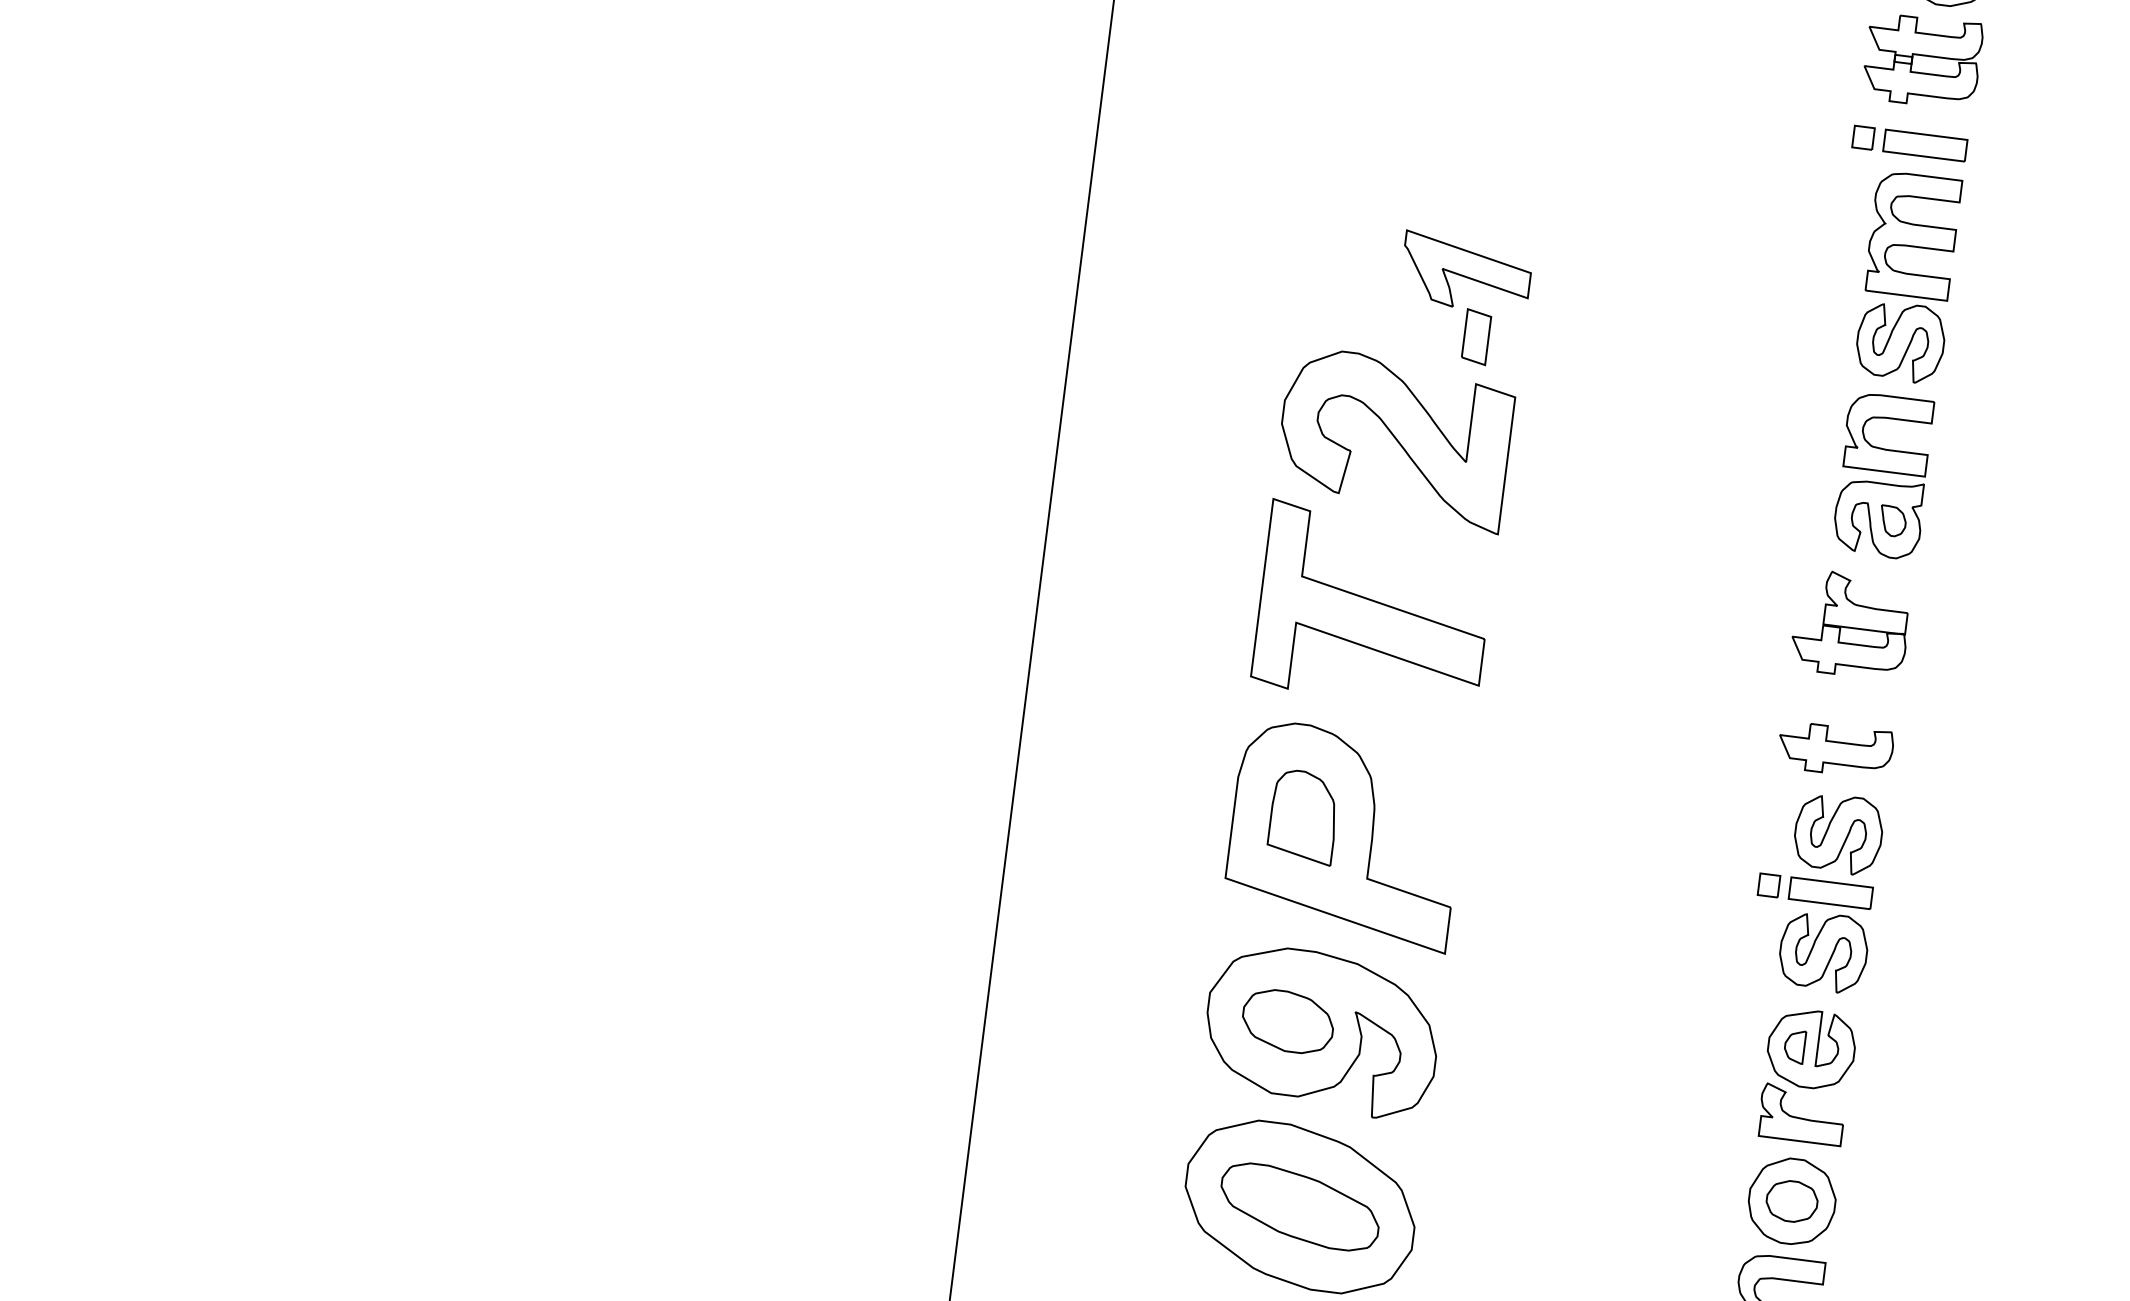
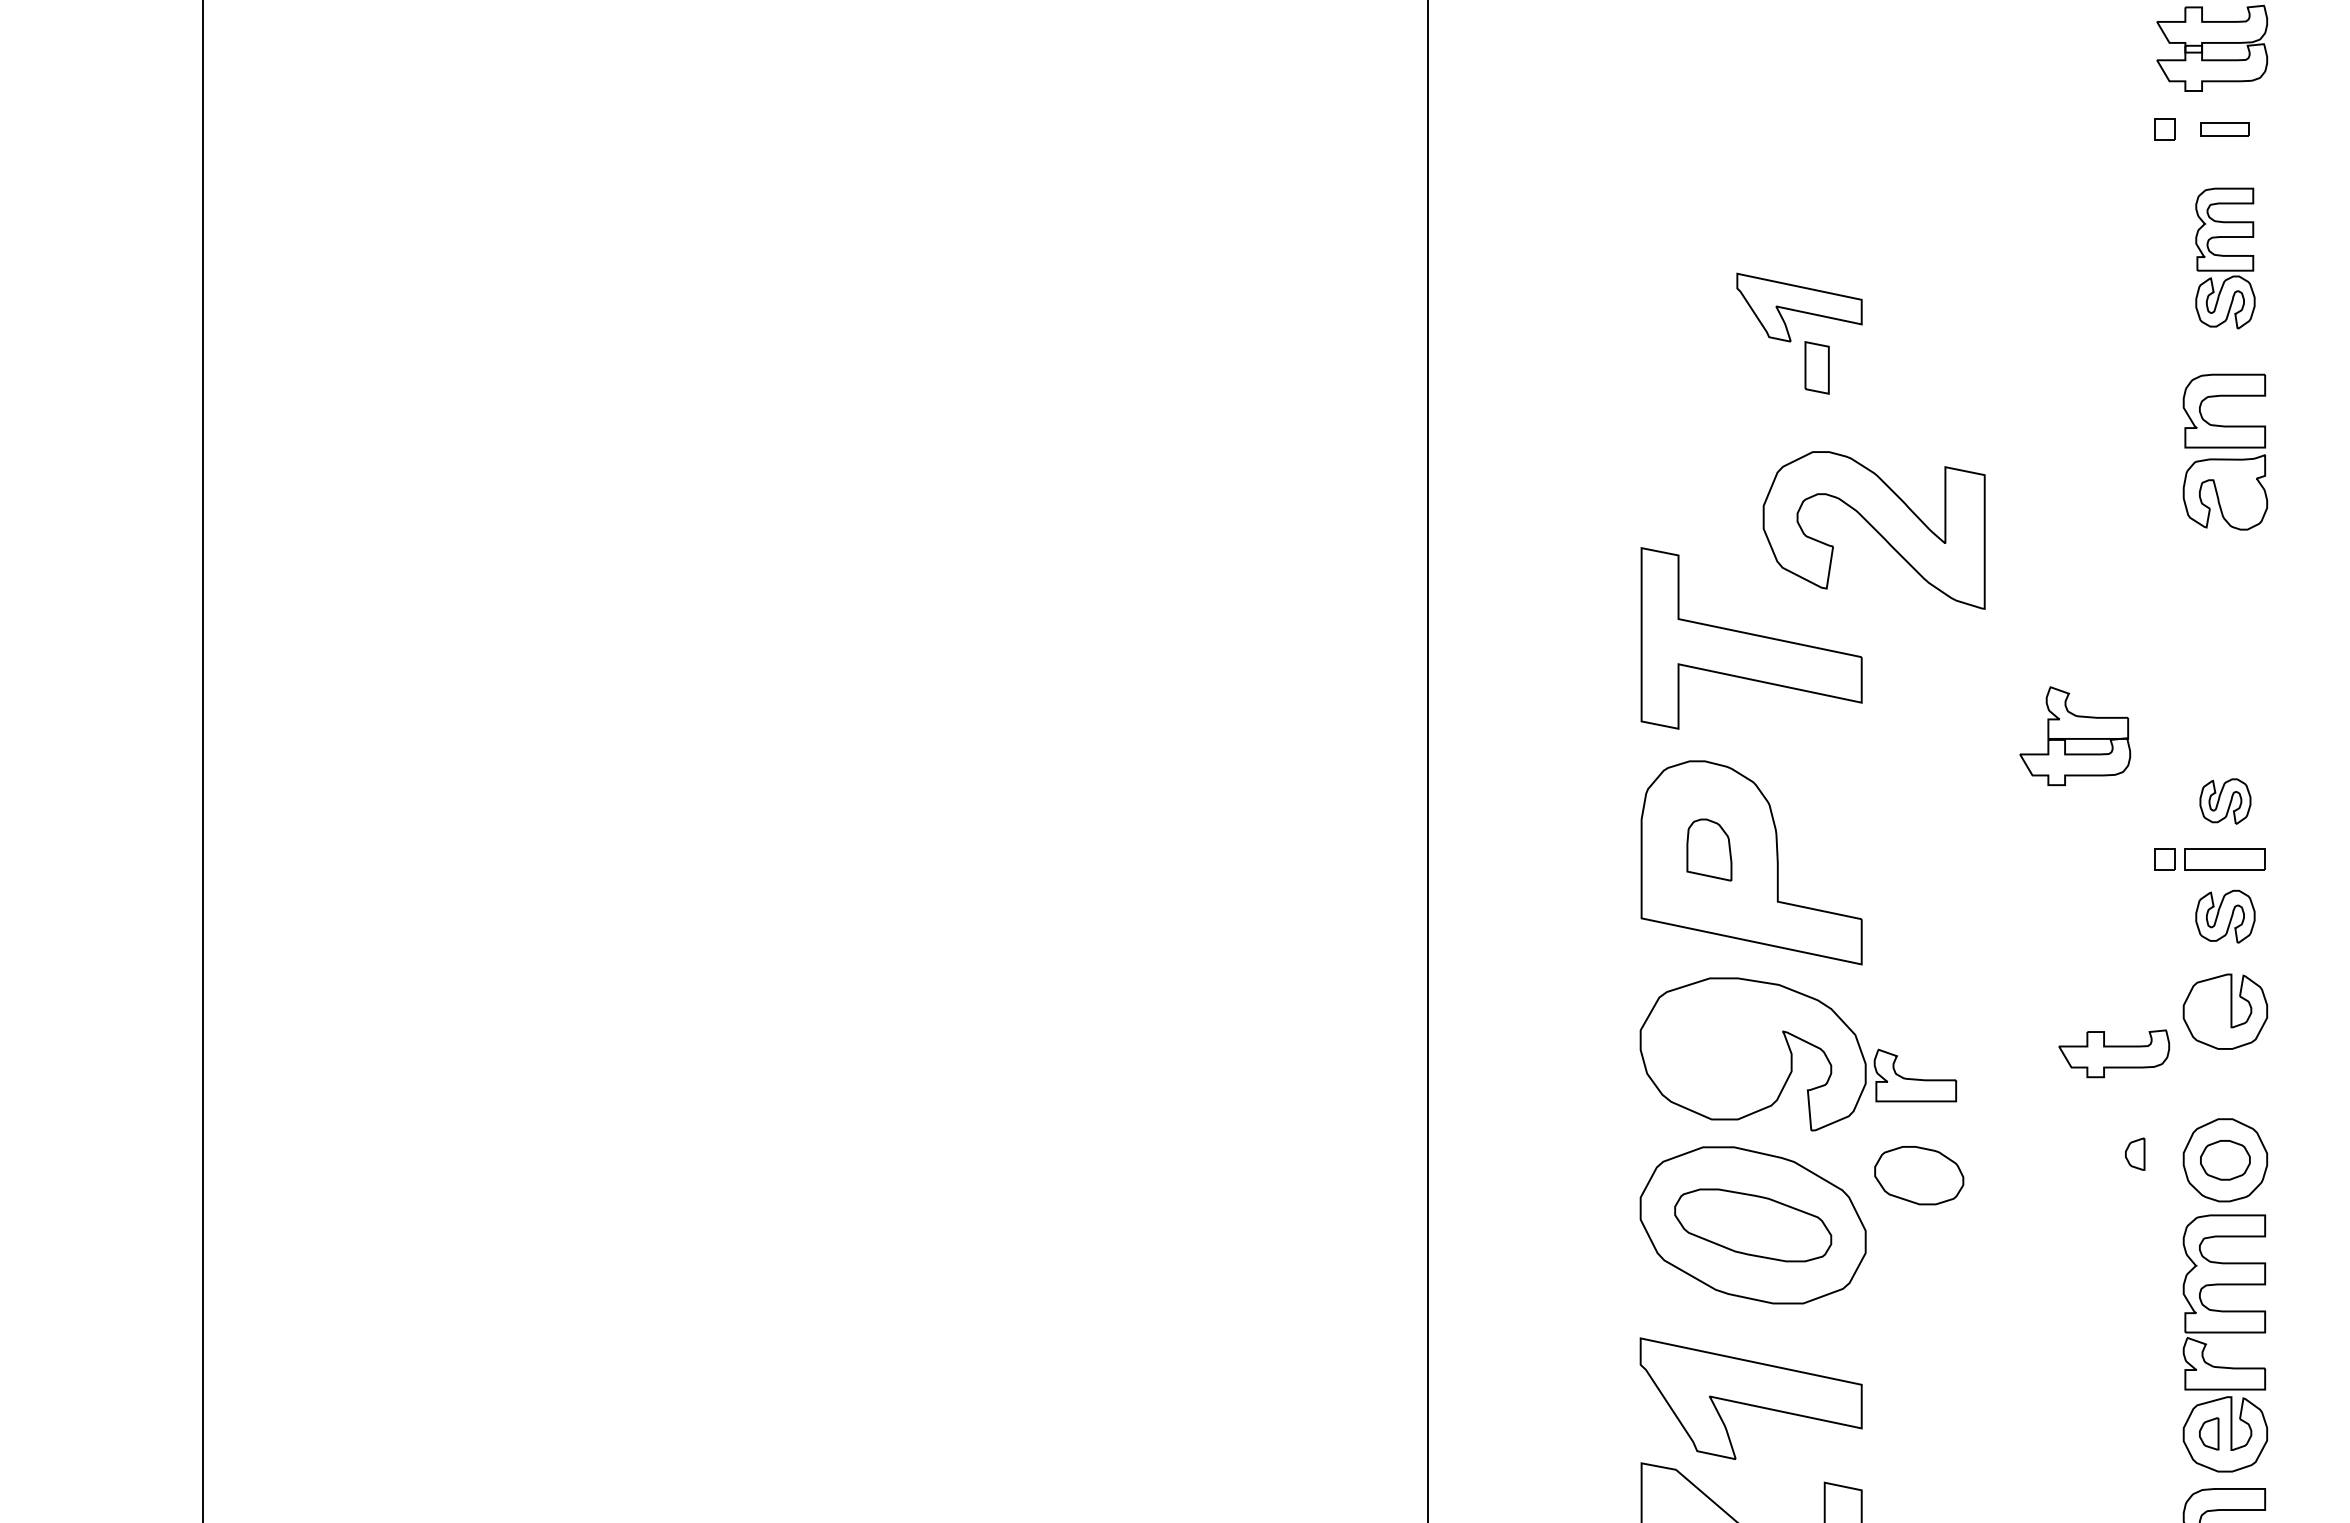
part: (1924, 145) -> (2224, 129), size x0.6
part: (1908, 277) -> (2225, 258), size x0.7
part: (1394, 439) -> (1873, 530), moved
part: (1892, 521) -> (2239, 494), removed
part: (1851, 624) -> (2075, 735), moved
part: (1835, 749) -> (2114, 1053), moved
part: (1303, 816) -> (1709, 849), size x0.7
part: (1838, 834) -> (2225, 801), size x0.6
part: (1823, 951) -> (2225, 916), size x0.7
part: (1288, 1021) -> (1919, 1175), moved
part: (1795, 1045) -> (2135, 1153), moved
part: (1802, 1114) -> (1915, 1075), moved

